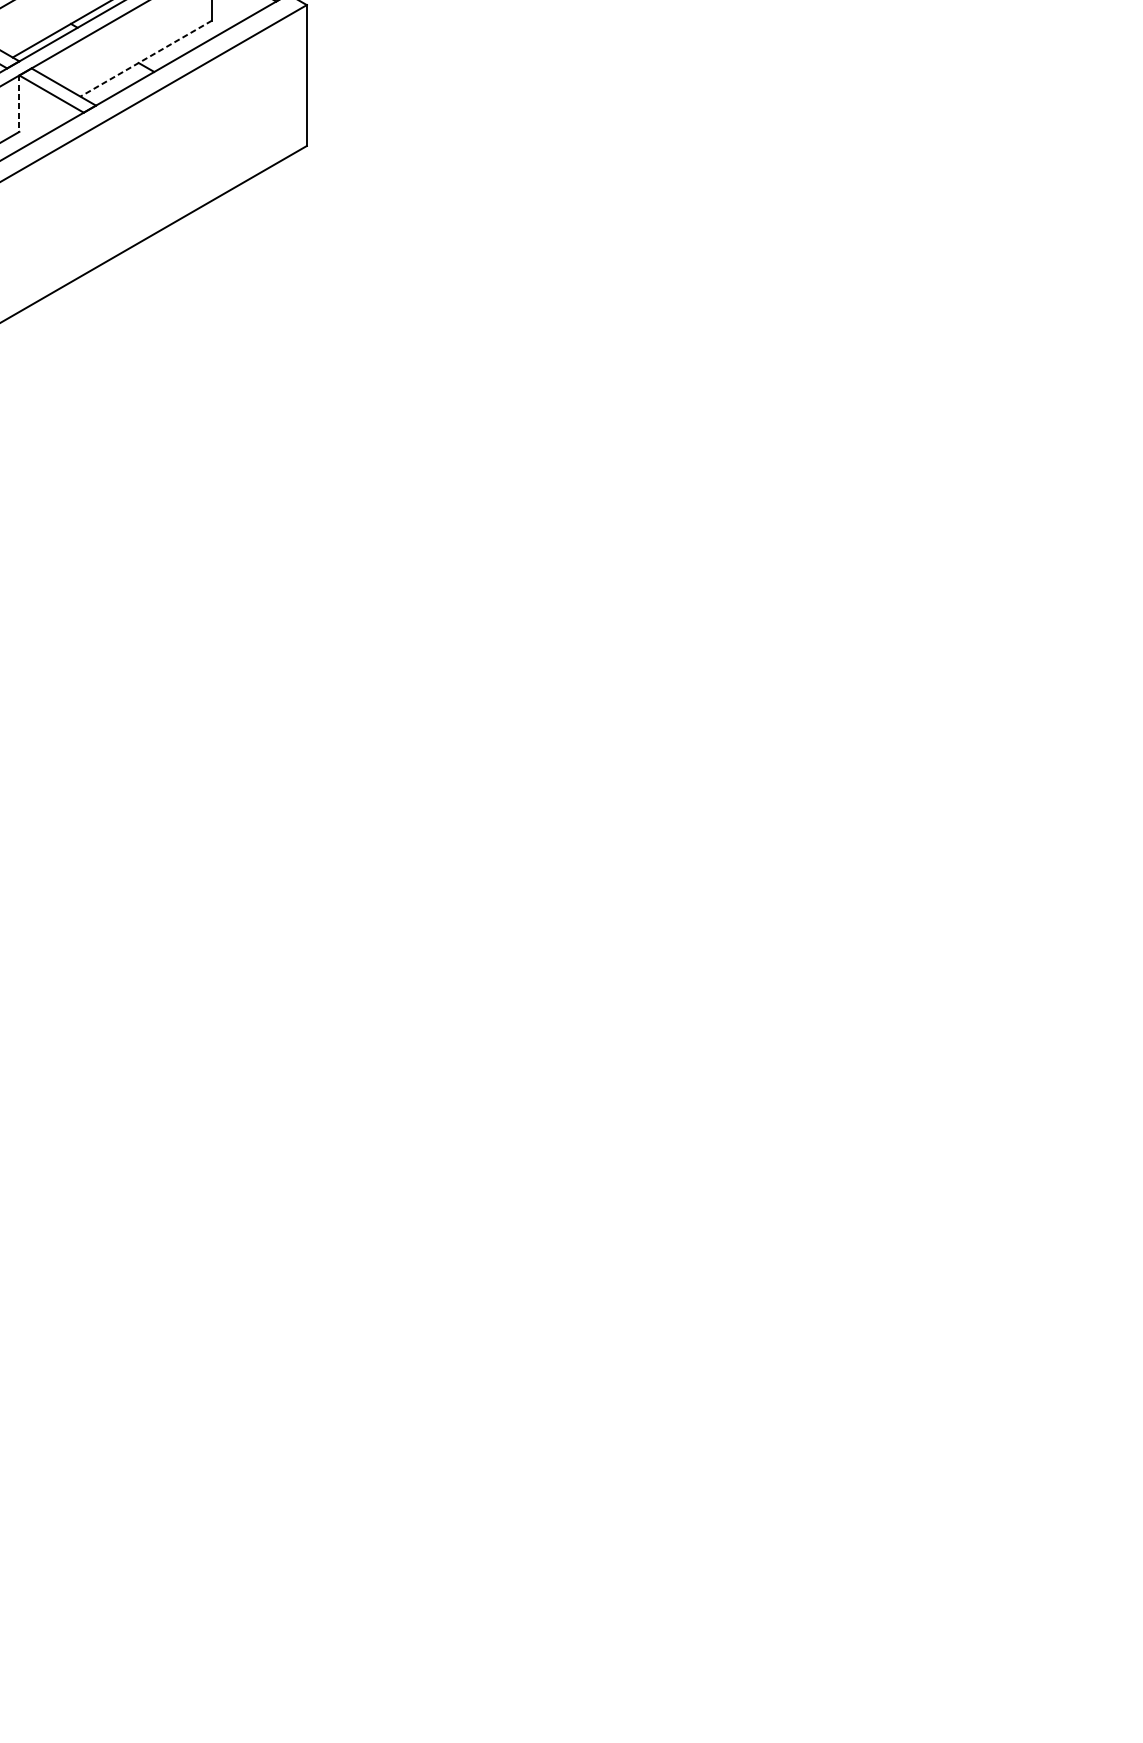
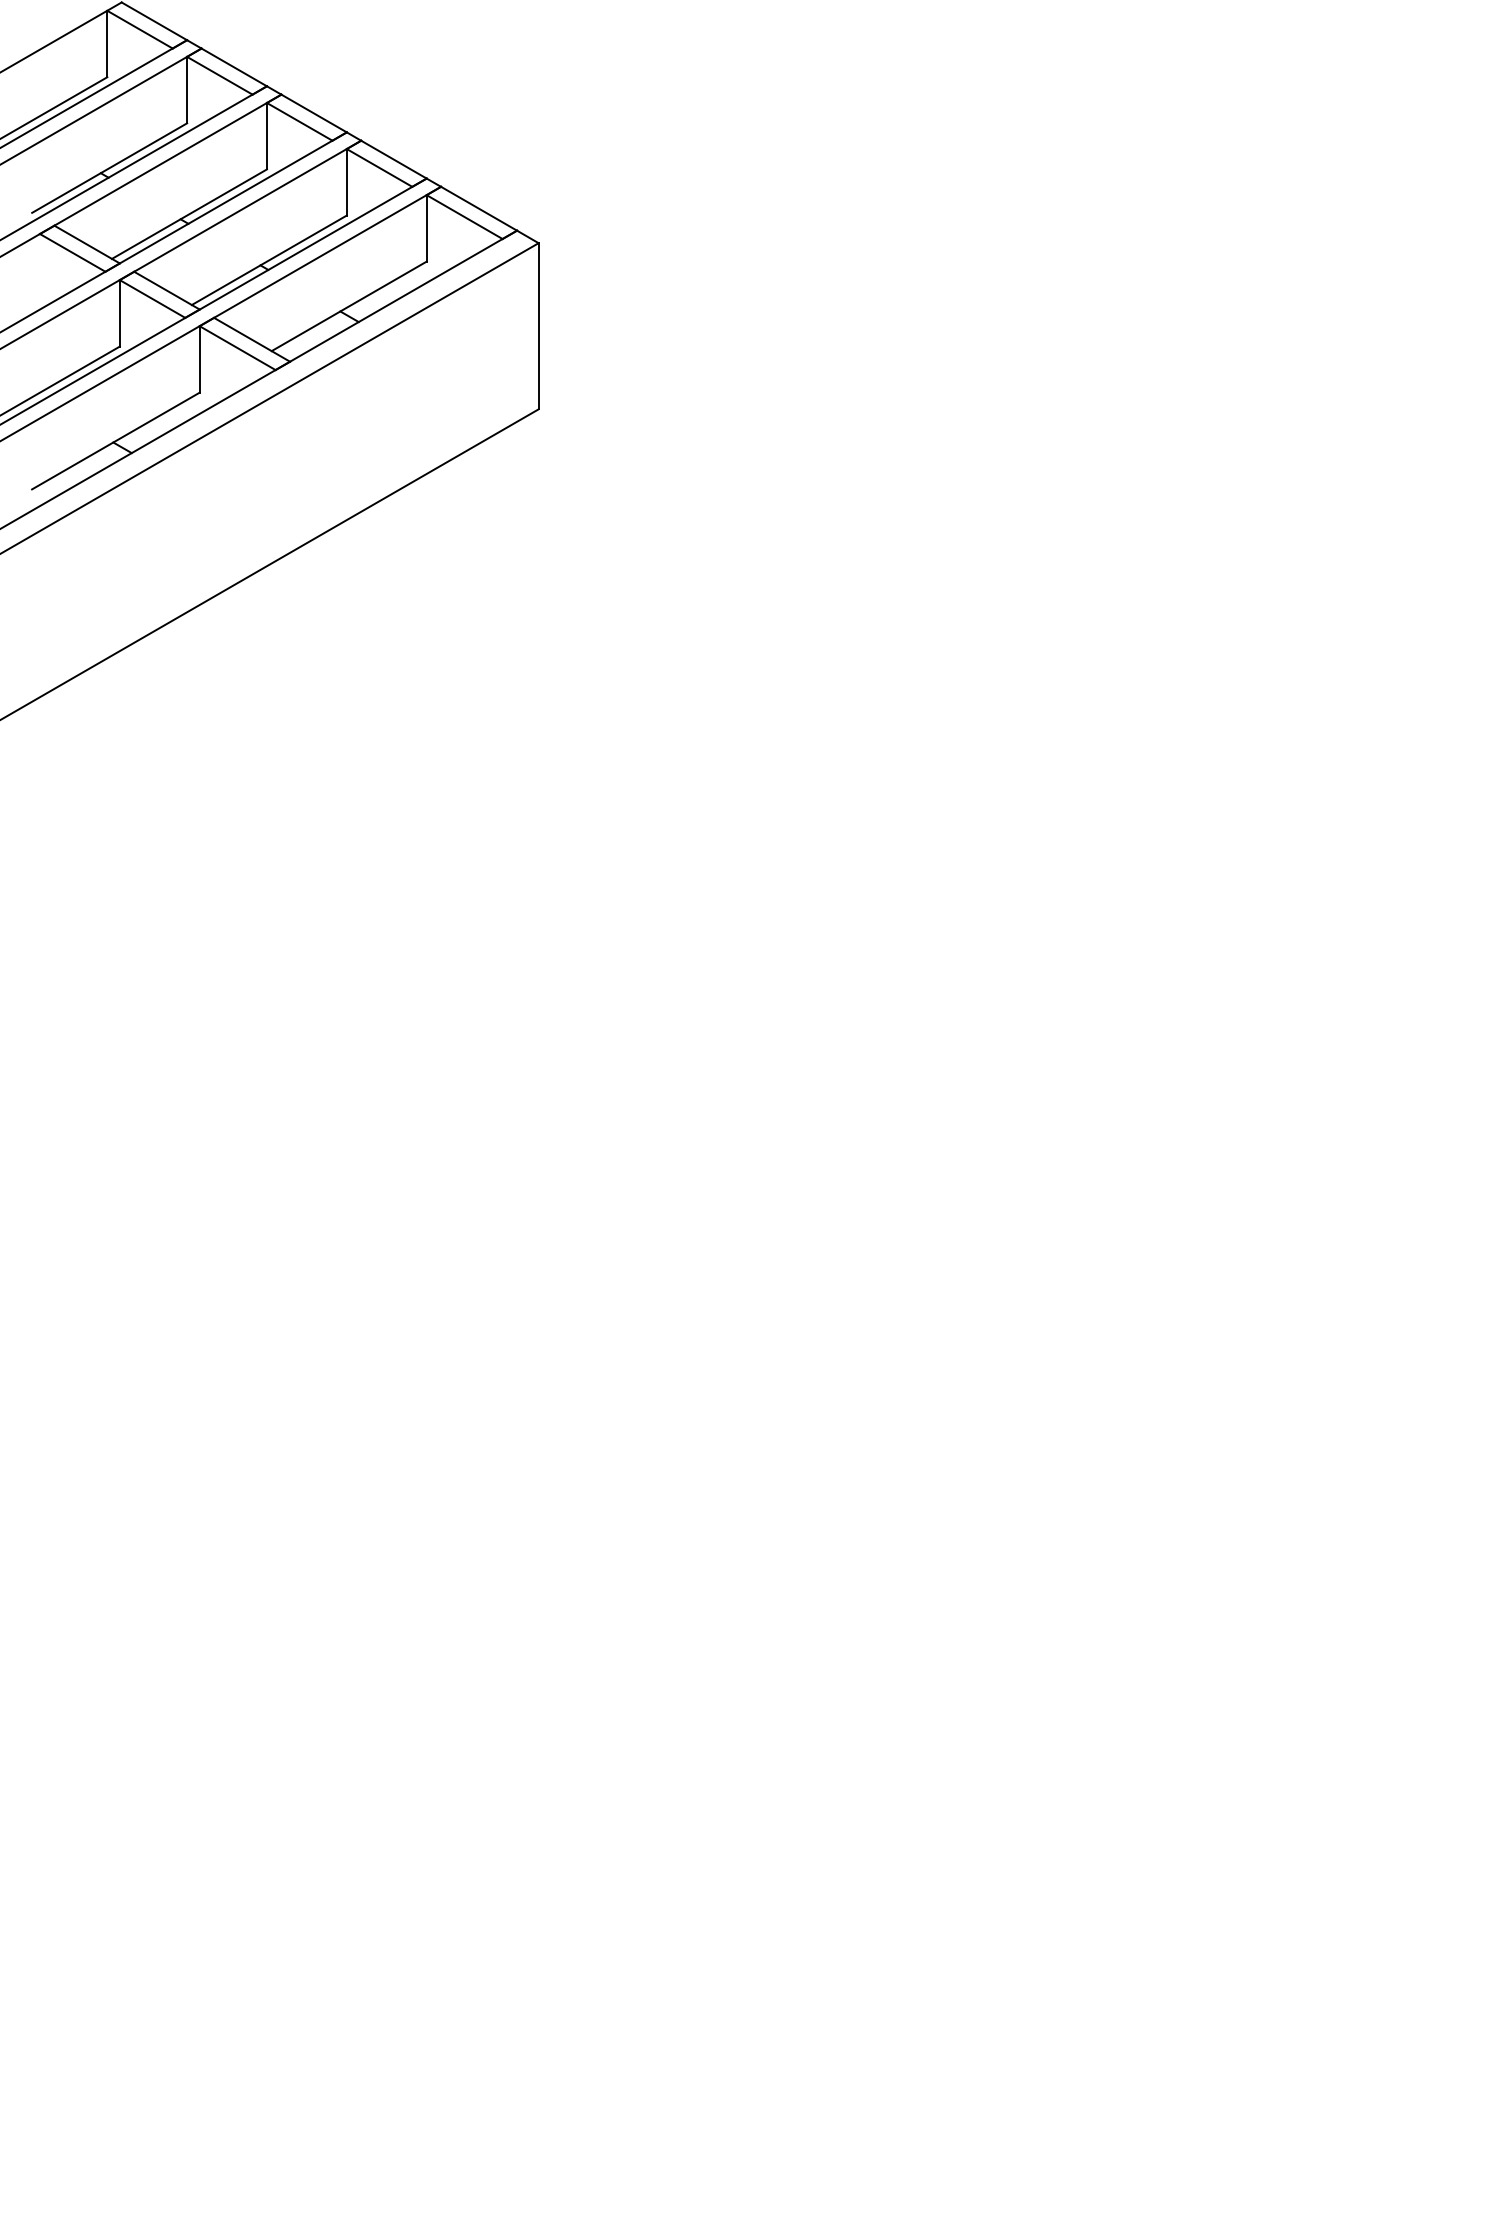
line: (146, 58) -> (349, 306), dashed -> solid
line: (19, 103) -> (199, 359), dashed -> solid

